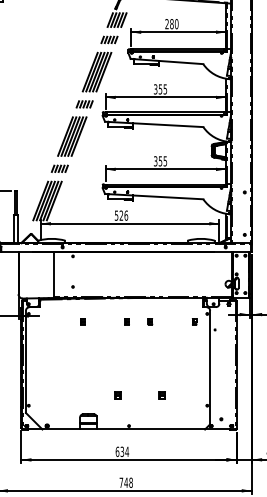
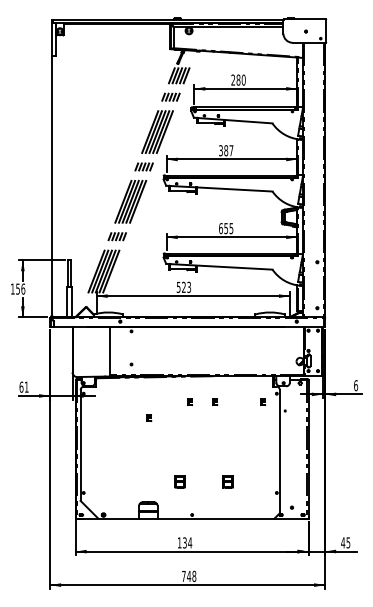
text: (162, 89) -> (228, 150), 355 -> 387
text: (155, 161) -> (220, 228), 355 -> 655
text: (126, 214) -> (189, 286), 526 -> 523
part: (83, 321) -> (149, 417), moved
part: (118, 395) -> (180, 481), size x1.6
part: (161, 395) -> (227, 481), size x1.6
text: (117, 451) -> (179, 542), 634 -> 134

